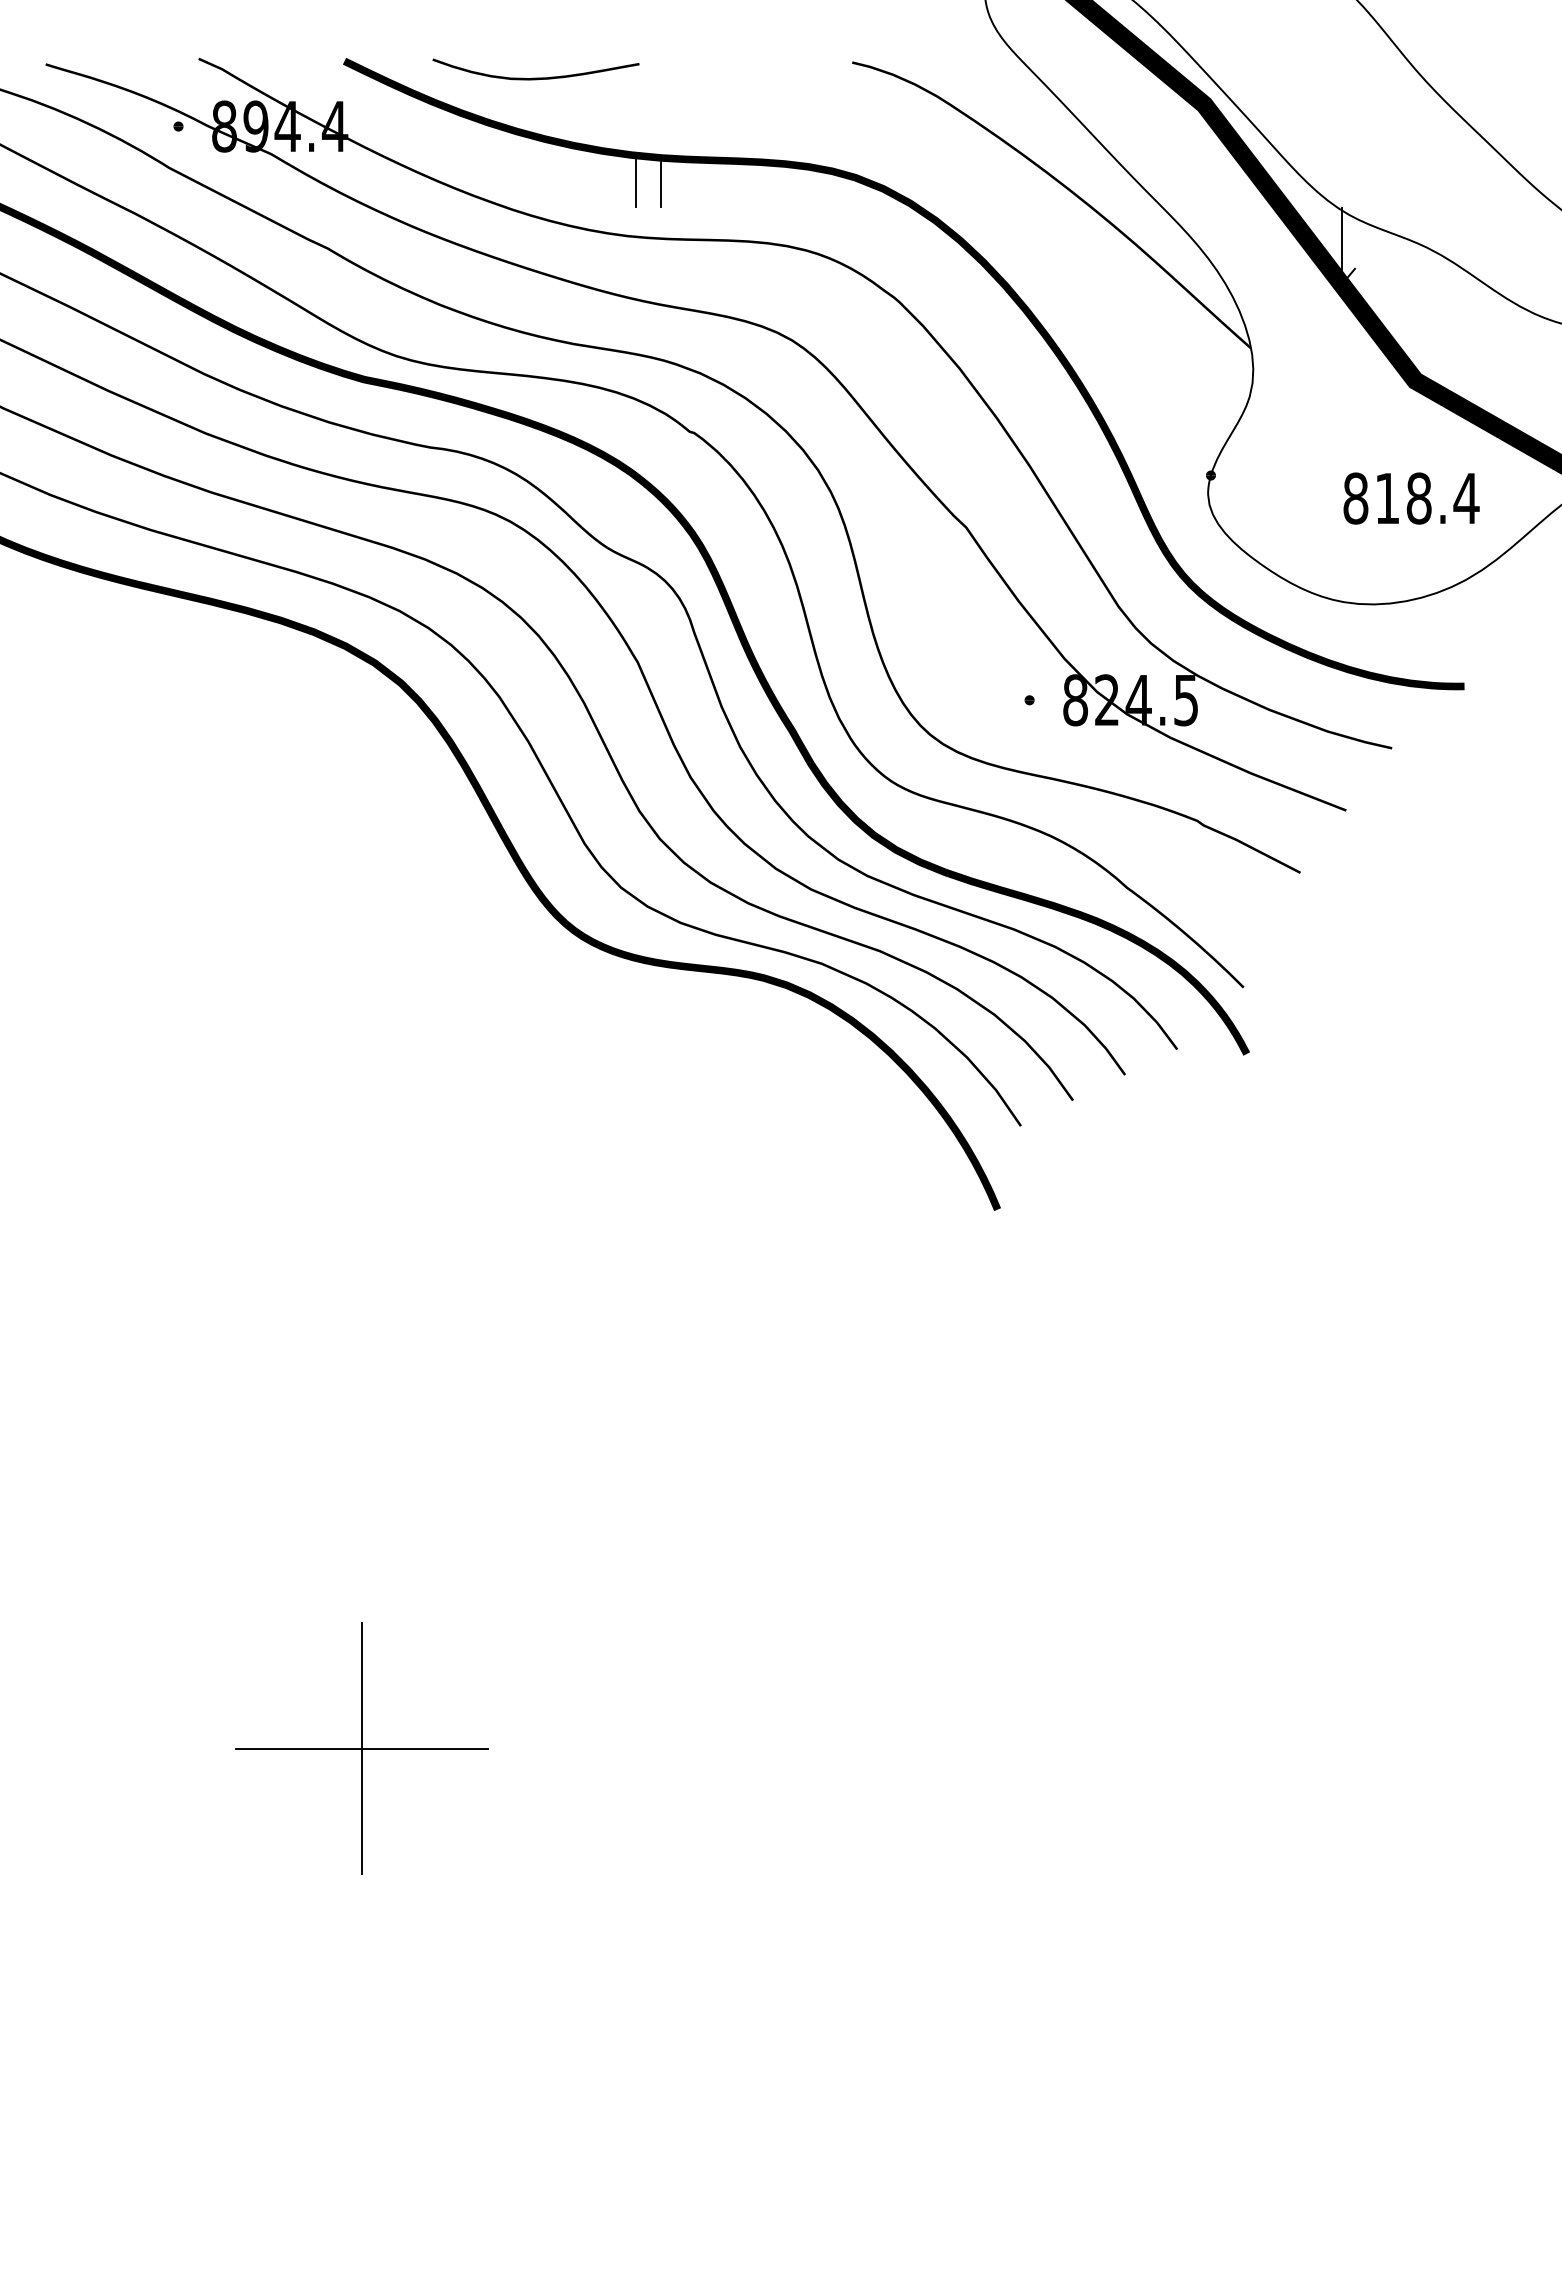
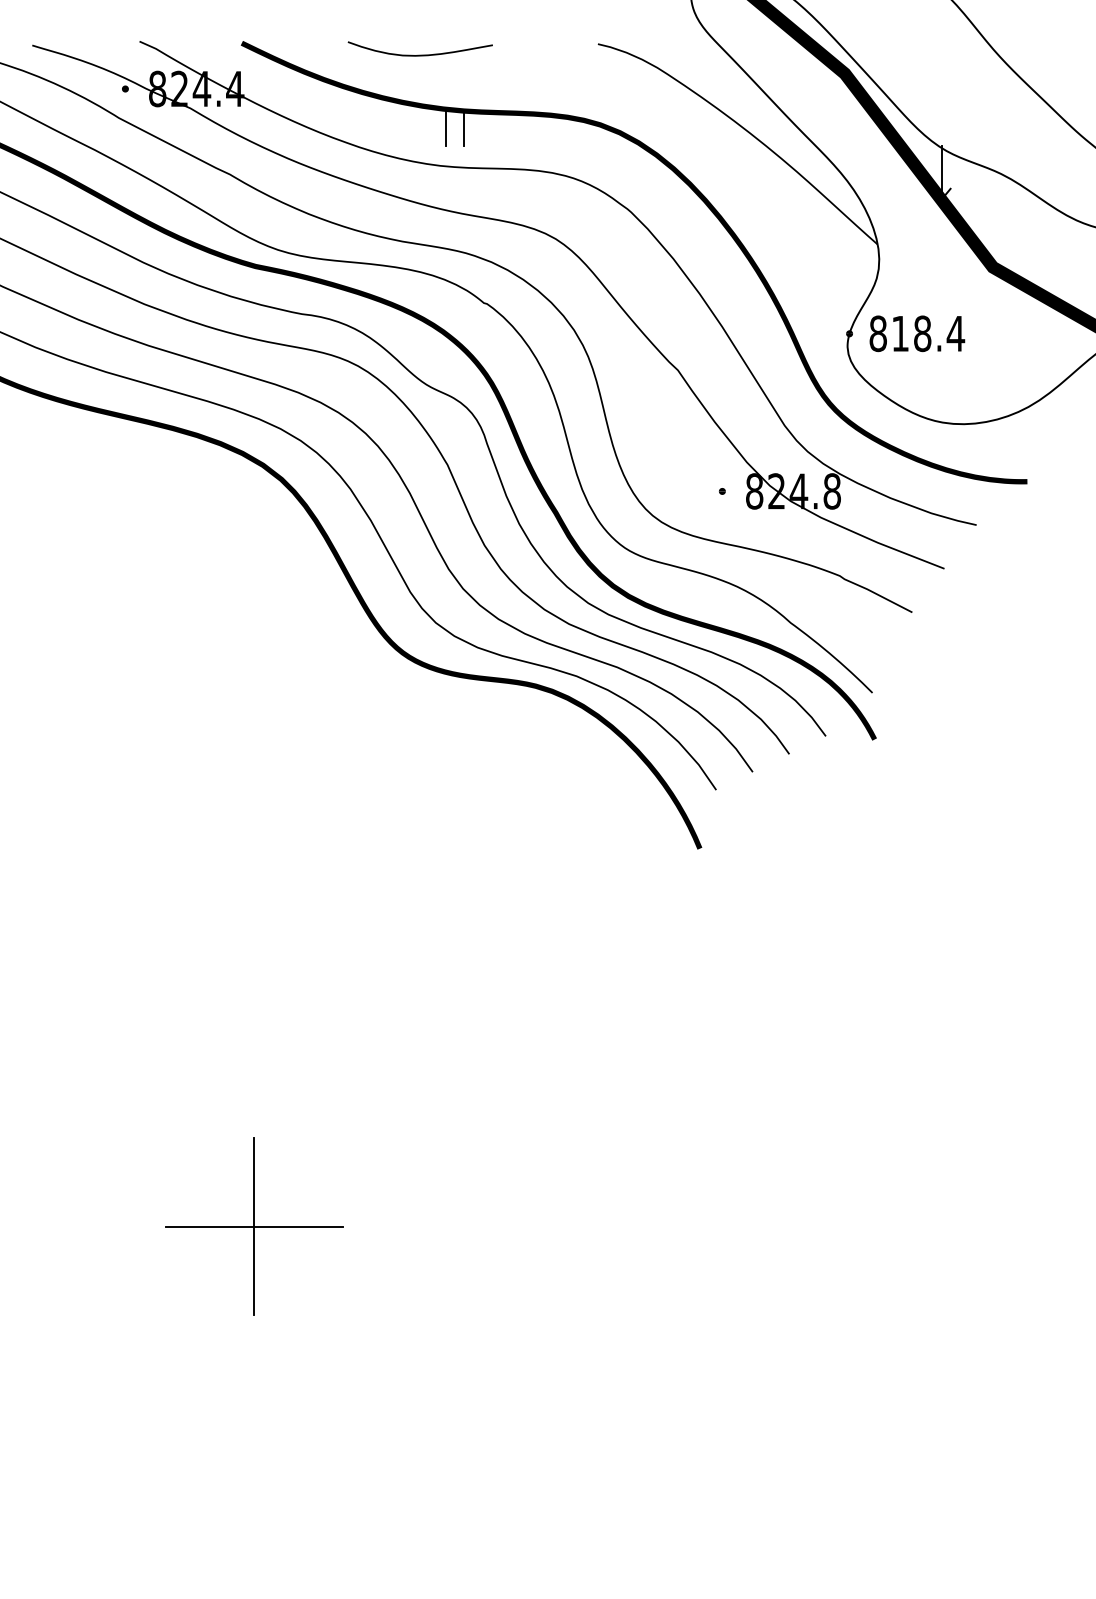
curve: (535, 77) -> (419, 54), moved
text: (255, 126) -> (179, 88), 894.4 -> 824.4
text: (1411, 498) -> (917, 333), moved
text: (1186, 700) -> (832, 491), 824.5 -> 824.8

